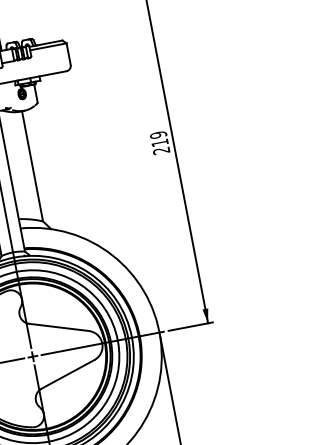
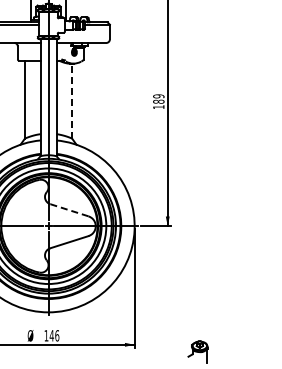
text: (160, 147) -> (158, 104), 219 -> 189
line: (32, 165) -> (72, 100), solid -> dashed
line: (57, 328) -> (68, 210), solid -> dashed

